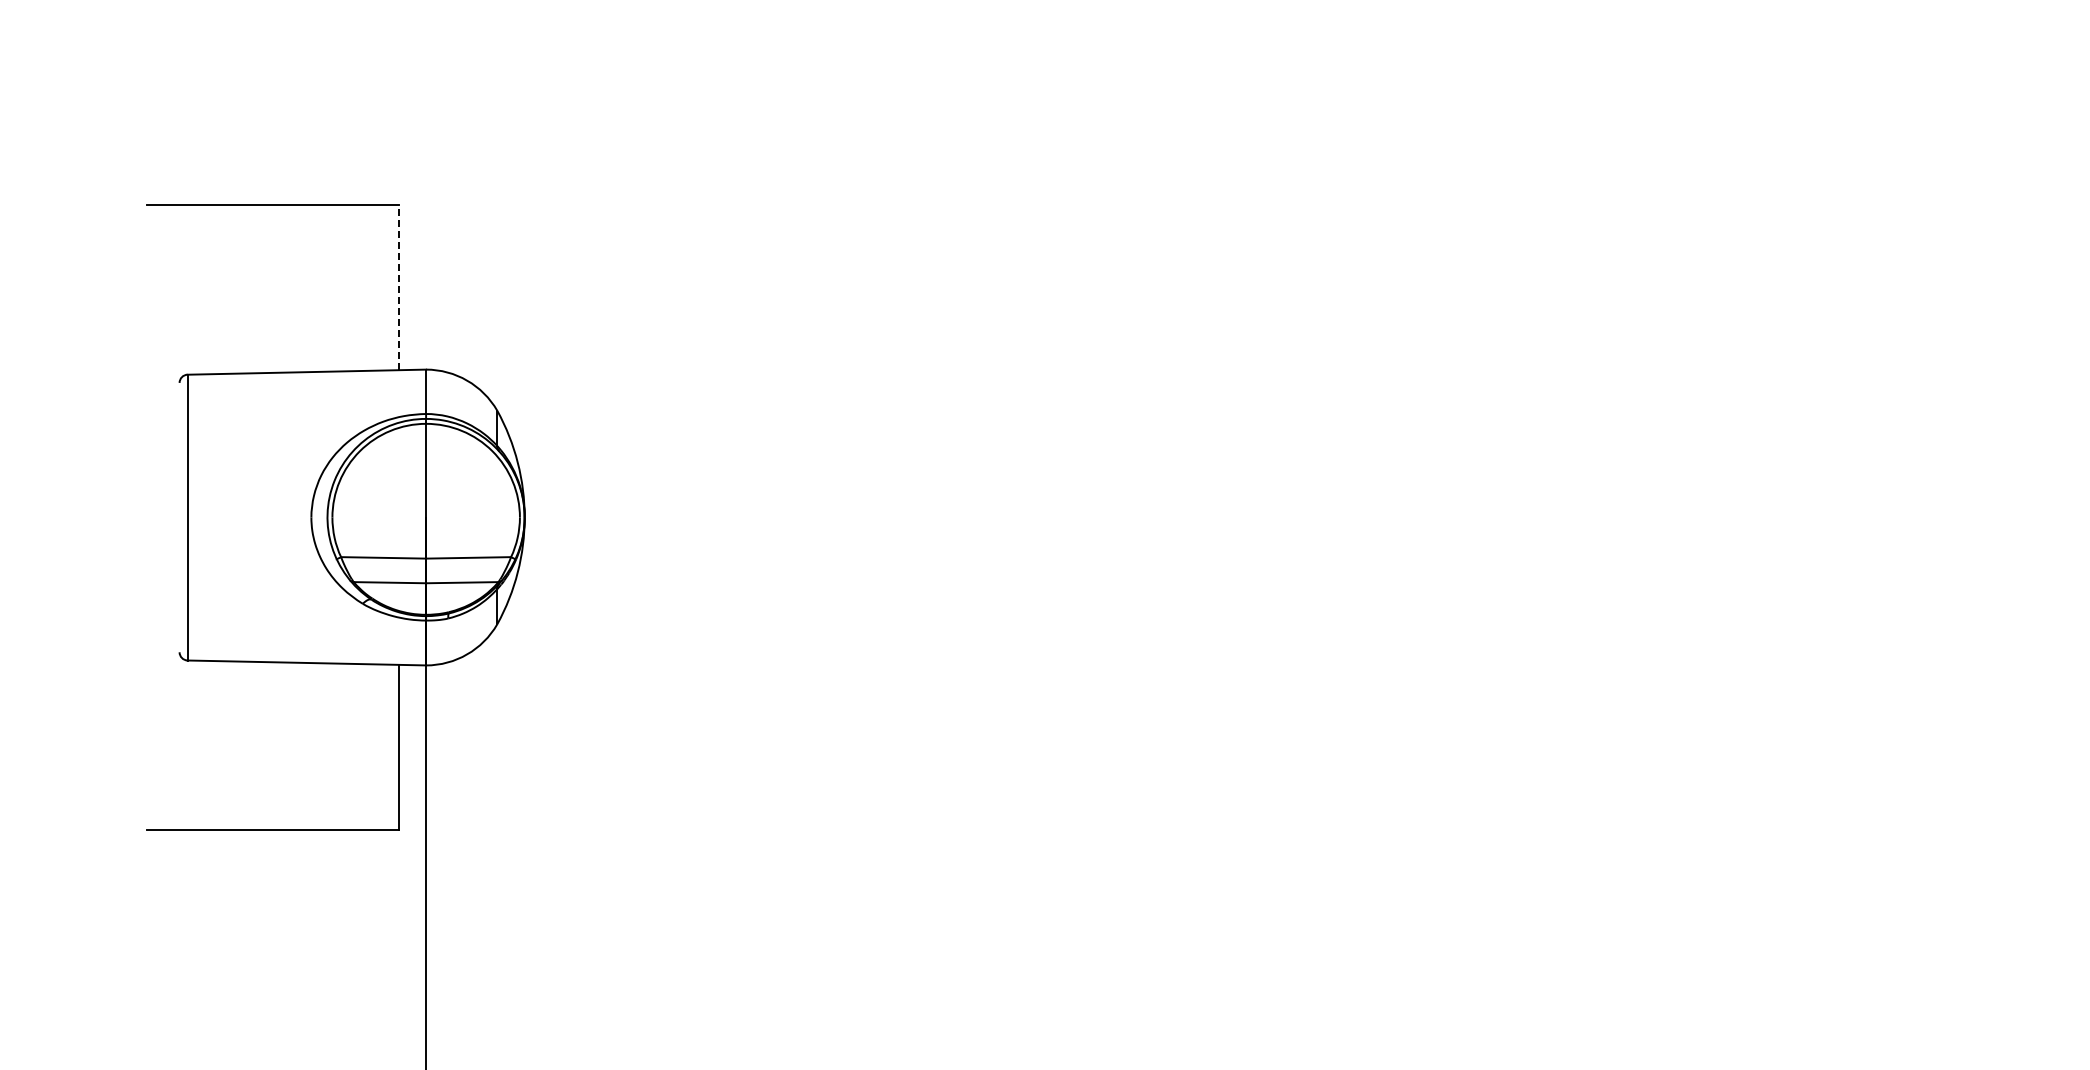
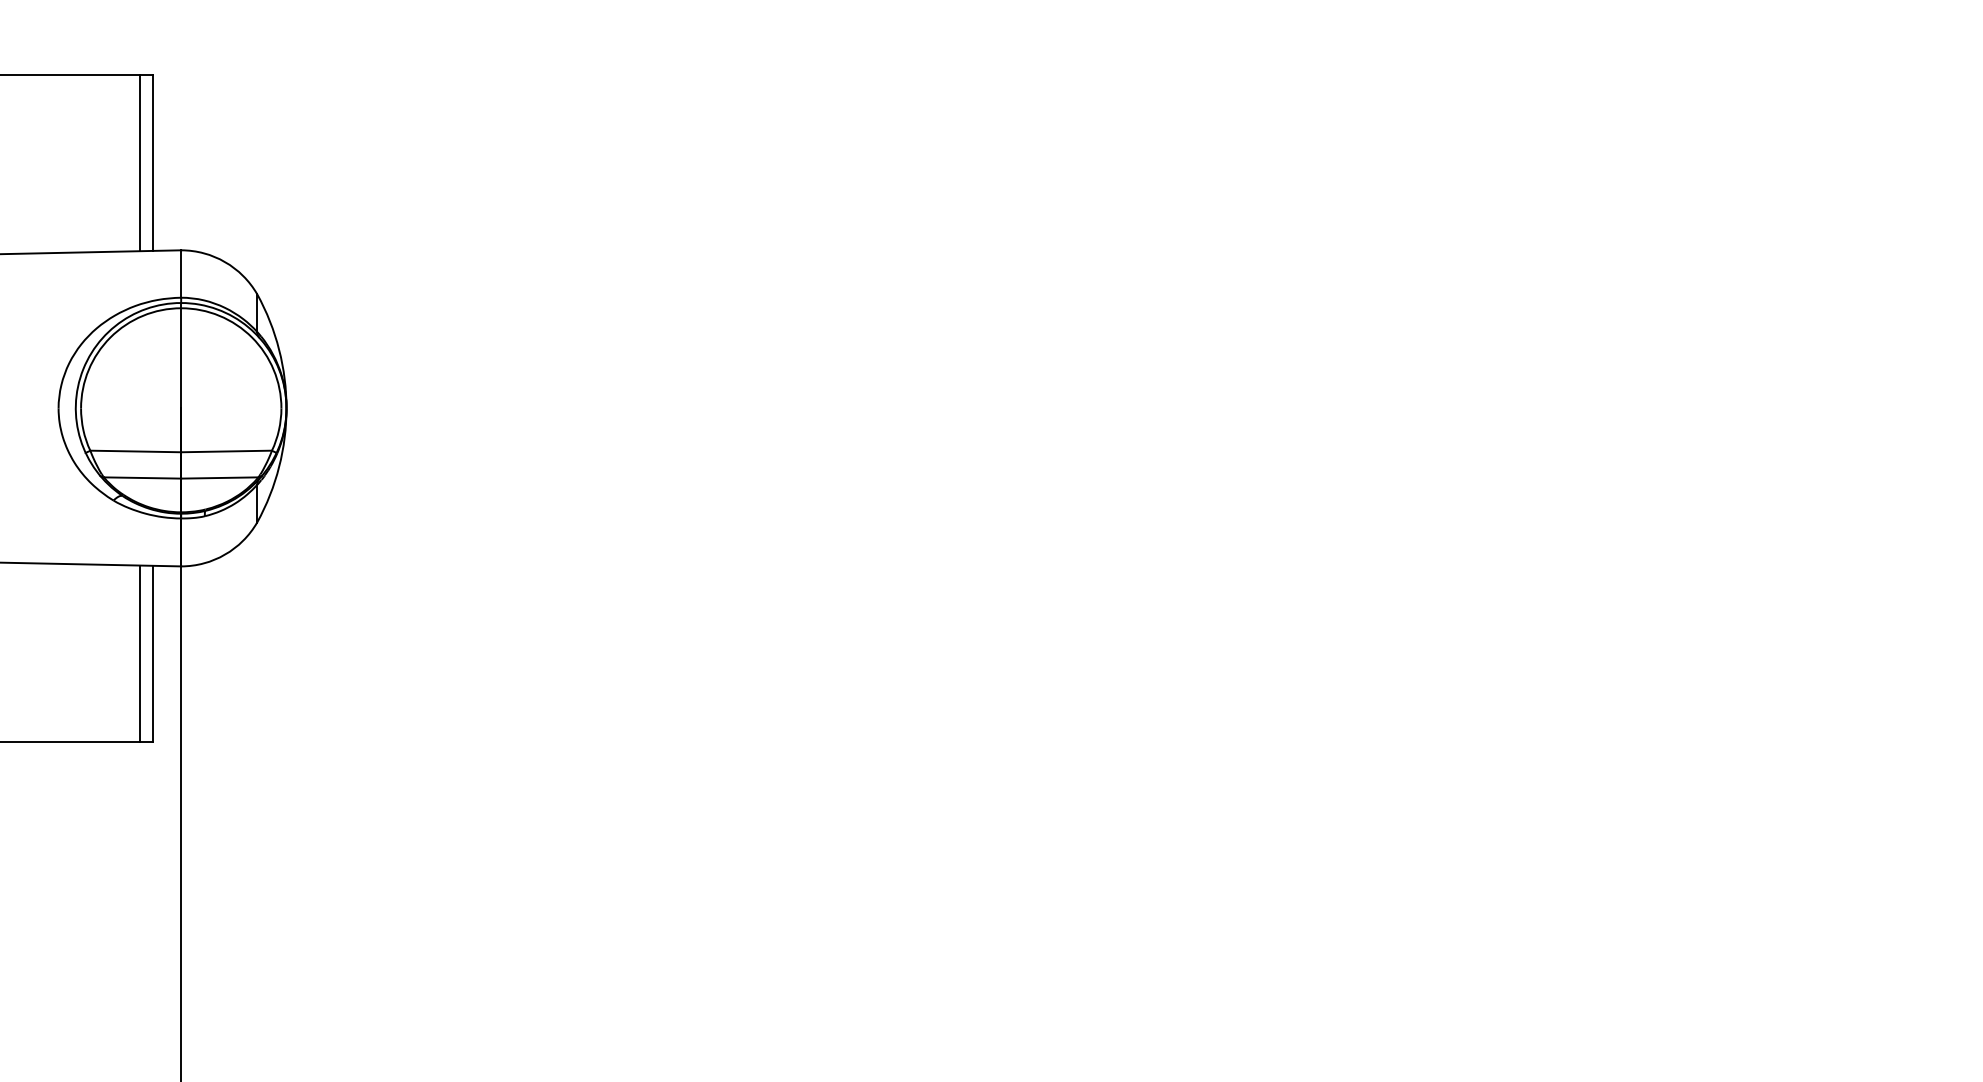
line: (387, 287) -> (139, 162), added
line: (399, 287) -> (152, 162), dashed -> solid
line: (387, 746) -> (139, 653), added

